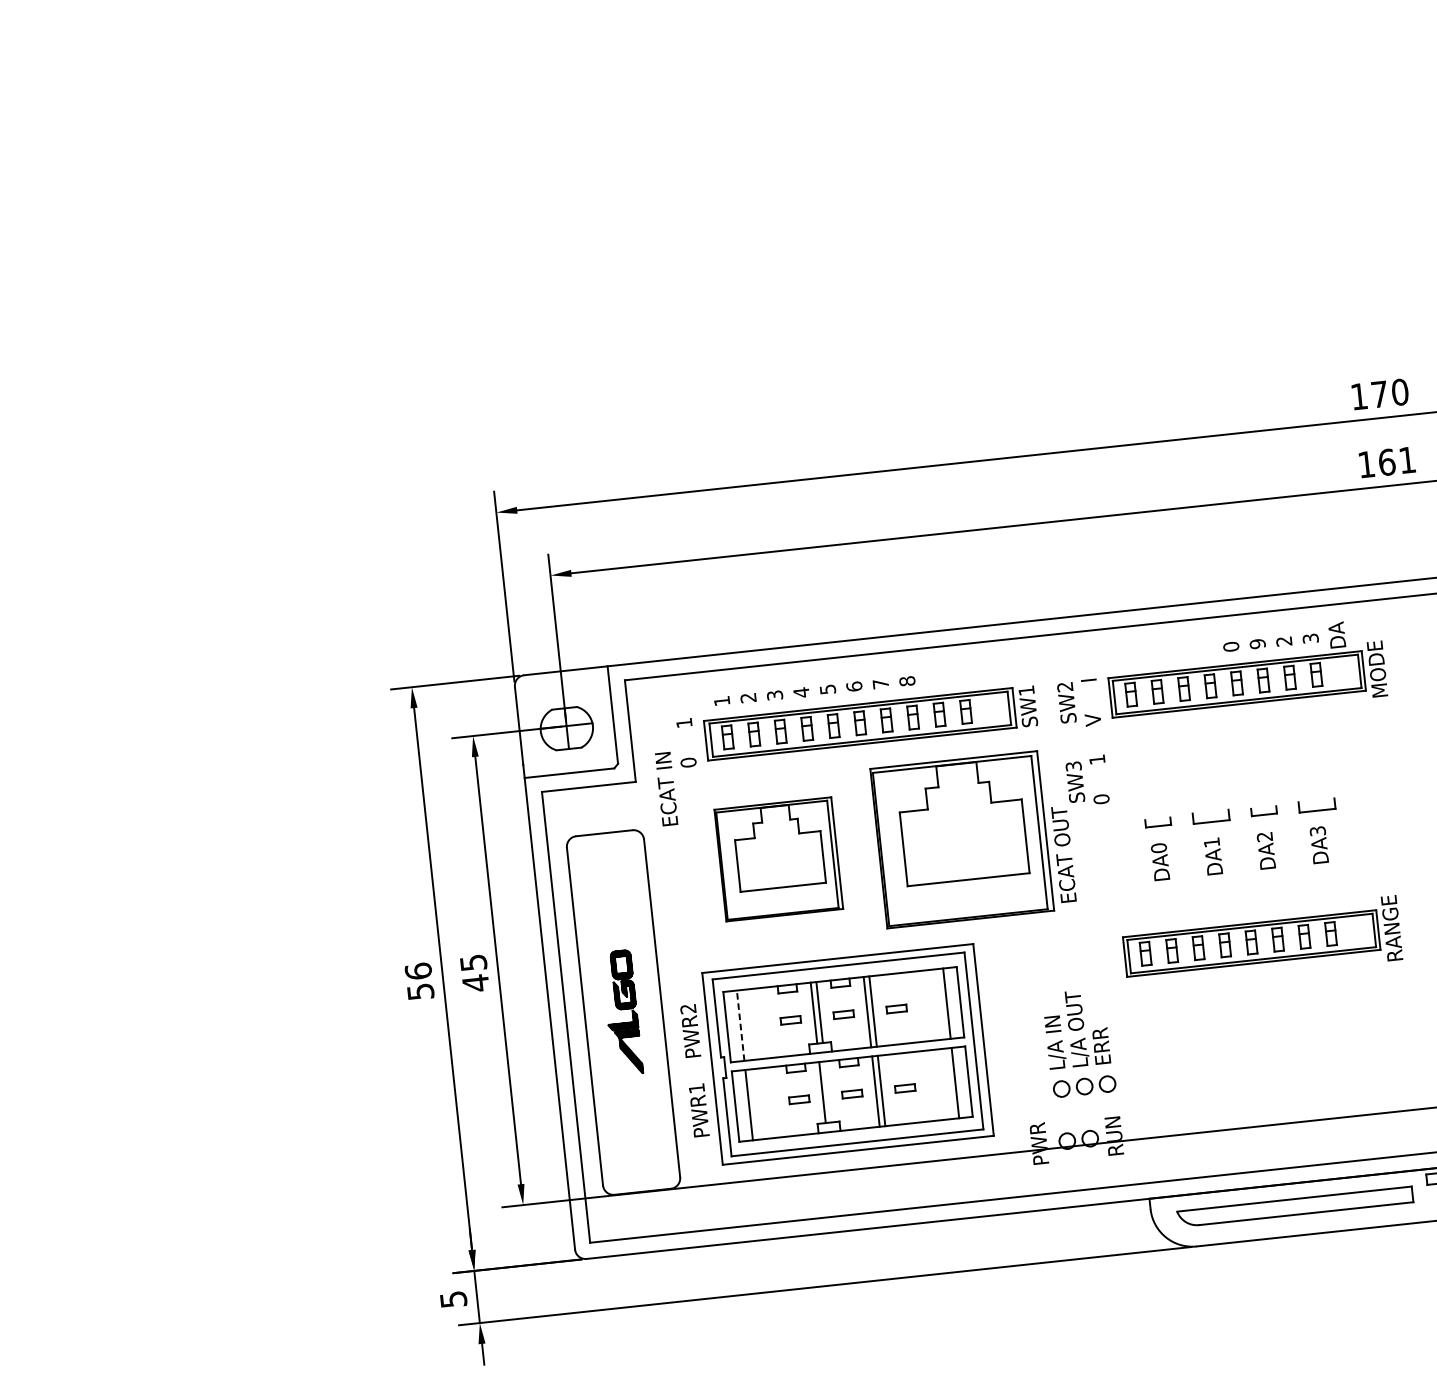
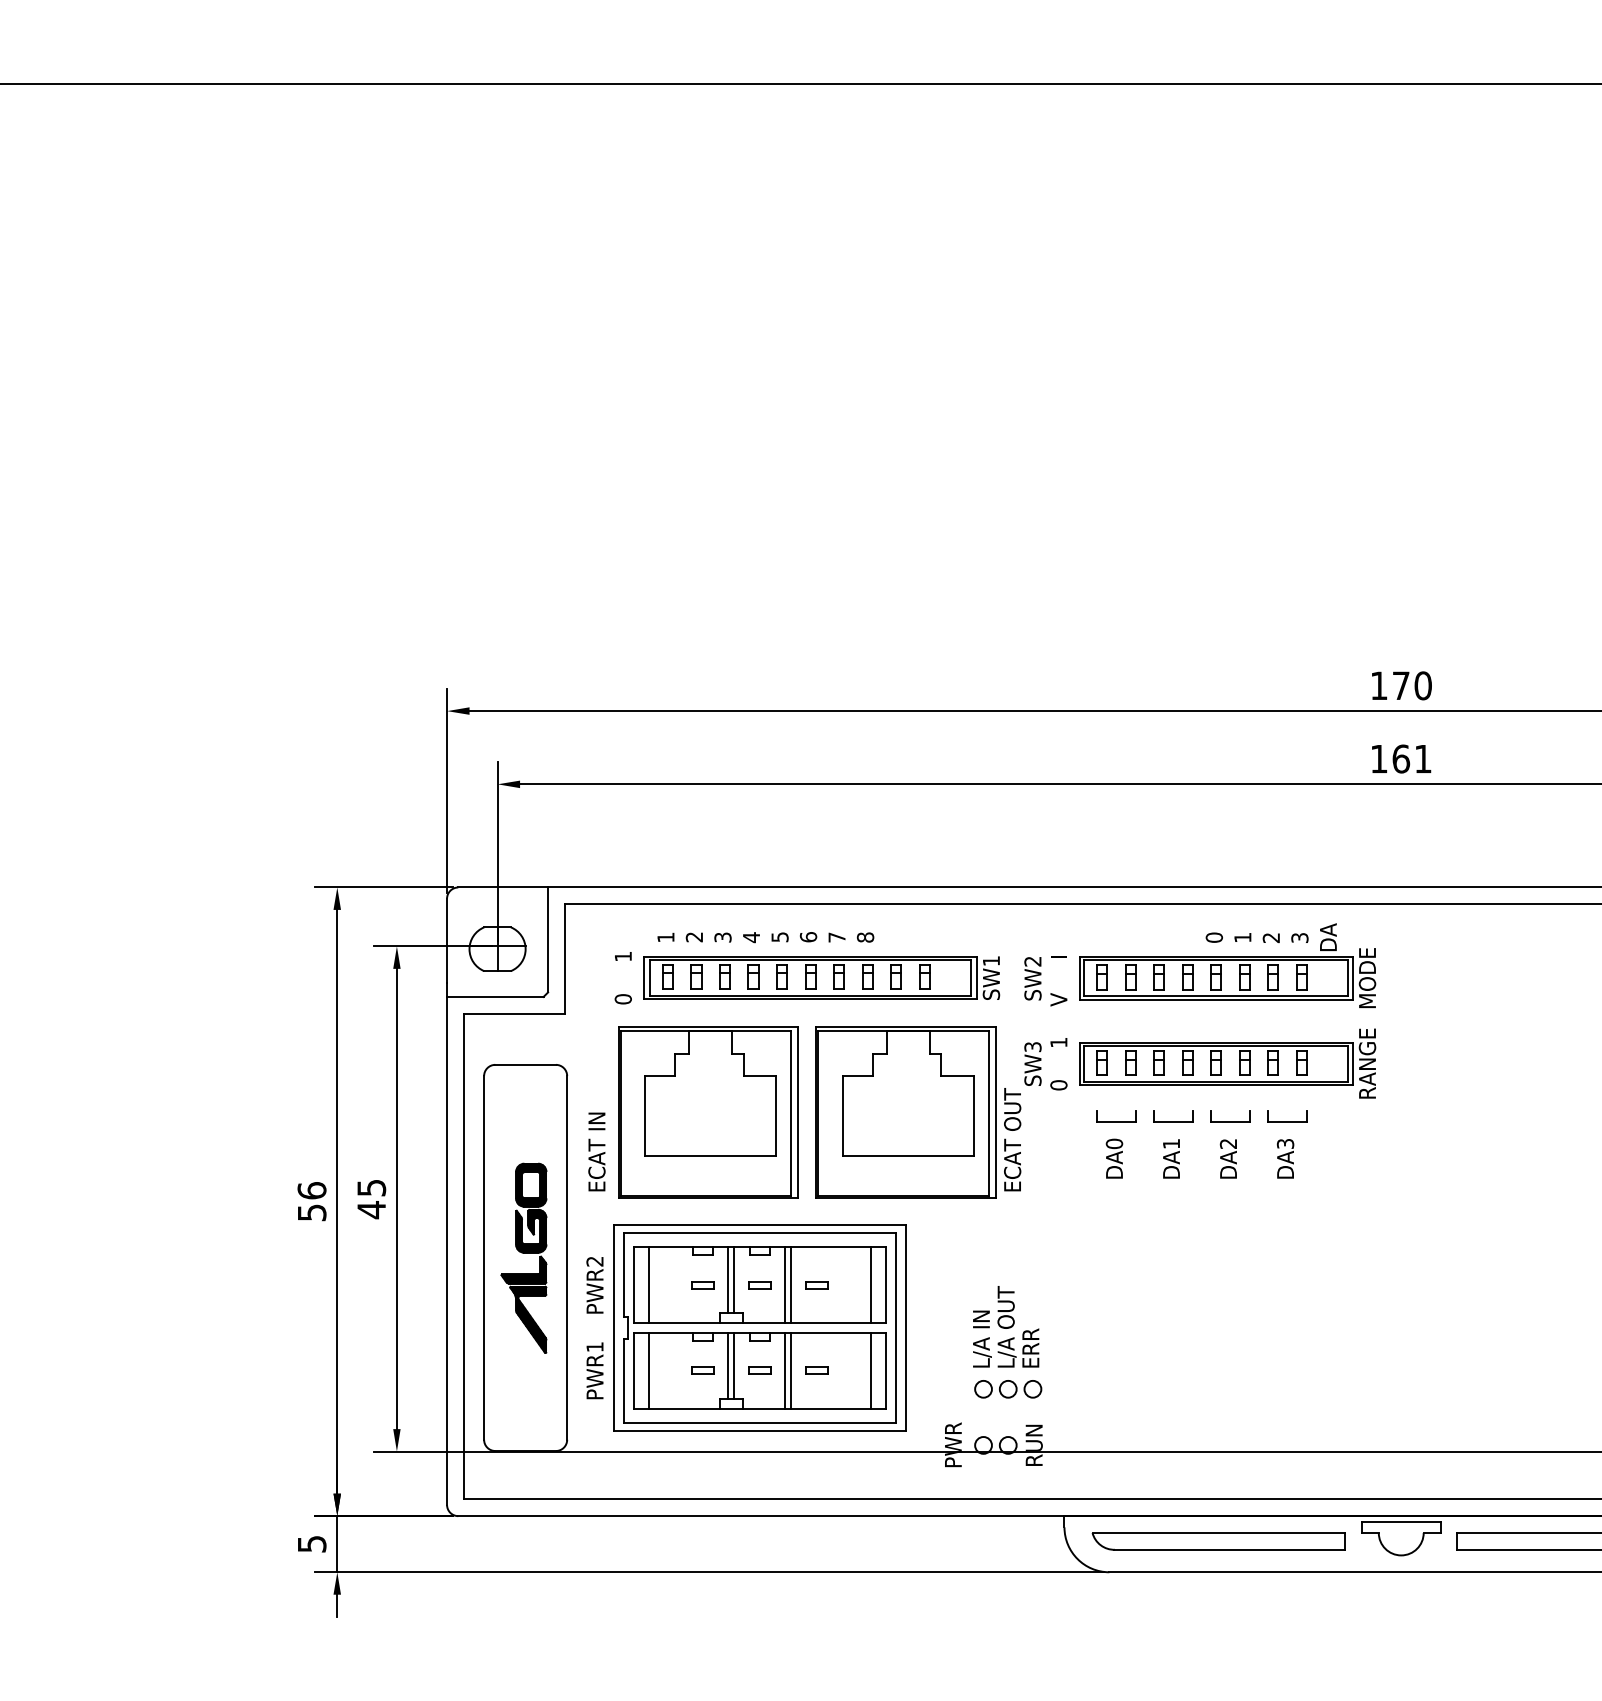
text: (1257, 643) -> (1242, 937), 9 -> 1
text: (666, 788) -> (596, 1151), moved
part: (1263, 811) -> (1230, 1116), size x1.43
part: (1158, 822) -> (1116, 1116), size x1.43
part: (778, 859) -> (708, 1112), size x1.43
part: (1261, 942) -> (1227, 1063), moved
part: (621, 1012) -> (523, 1257), size x1.43
line: (740, 1025) -> (648, 1285), dashed -> solid
line: (828, 1091) -> (734, 1365), added

